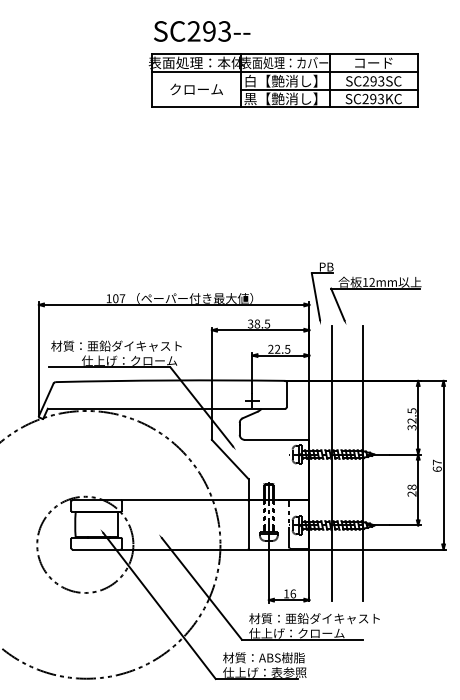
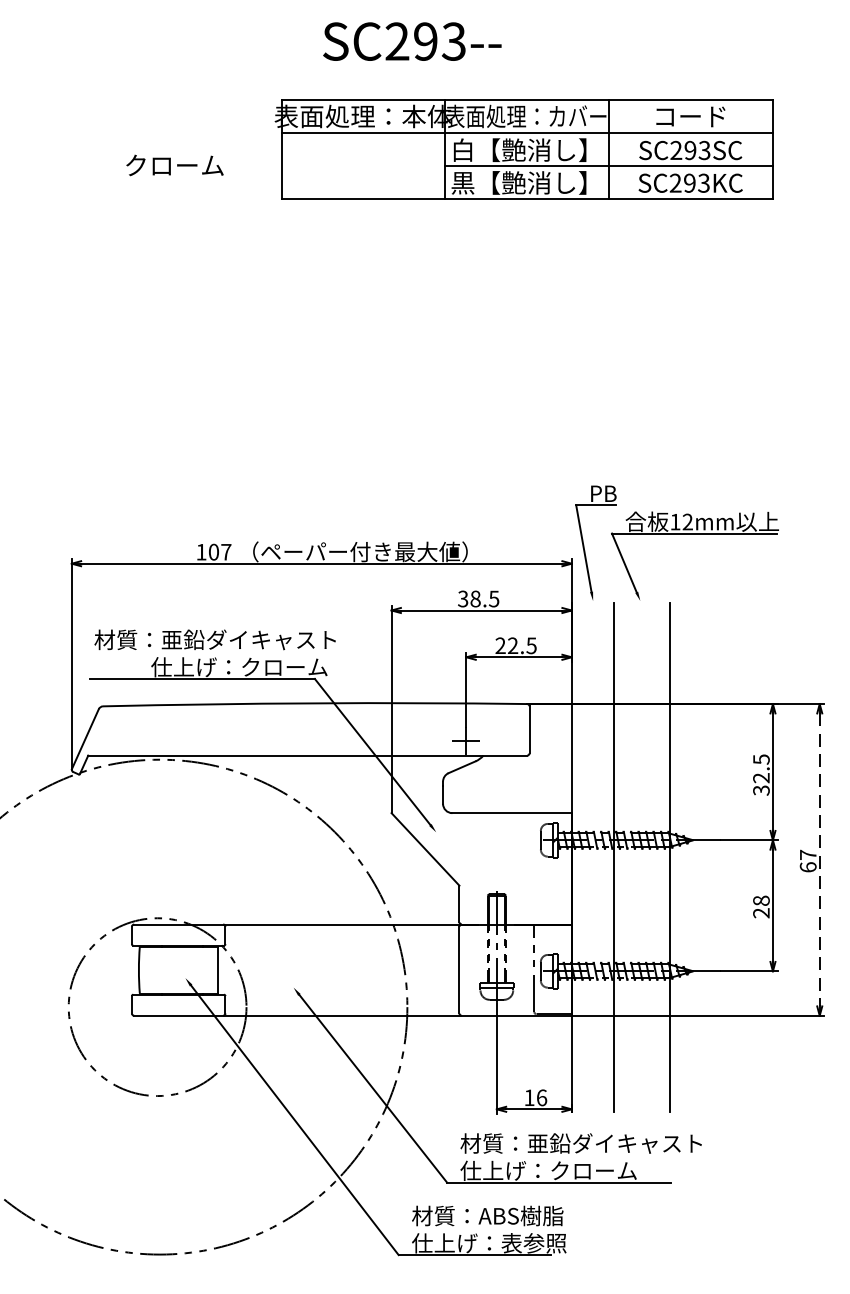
text: (202, 31) -> (412, 41), moved
text: (196, 89) -> (174, 165), moved
line: (443, 465) -> (819, 860), solid -> dashed

